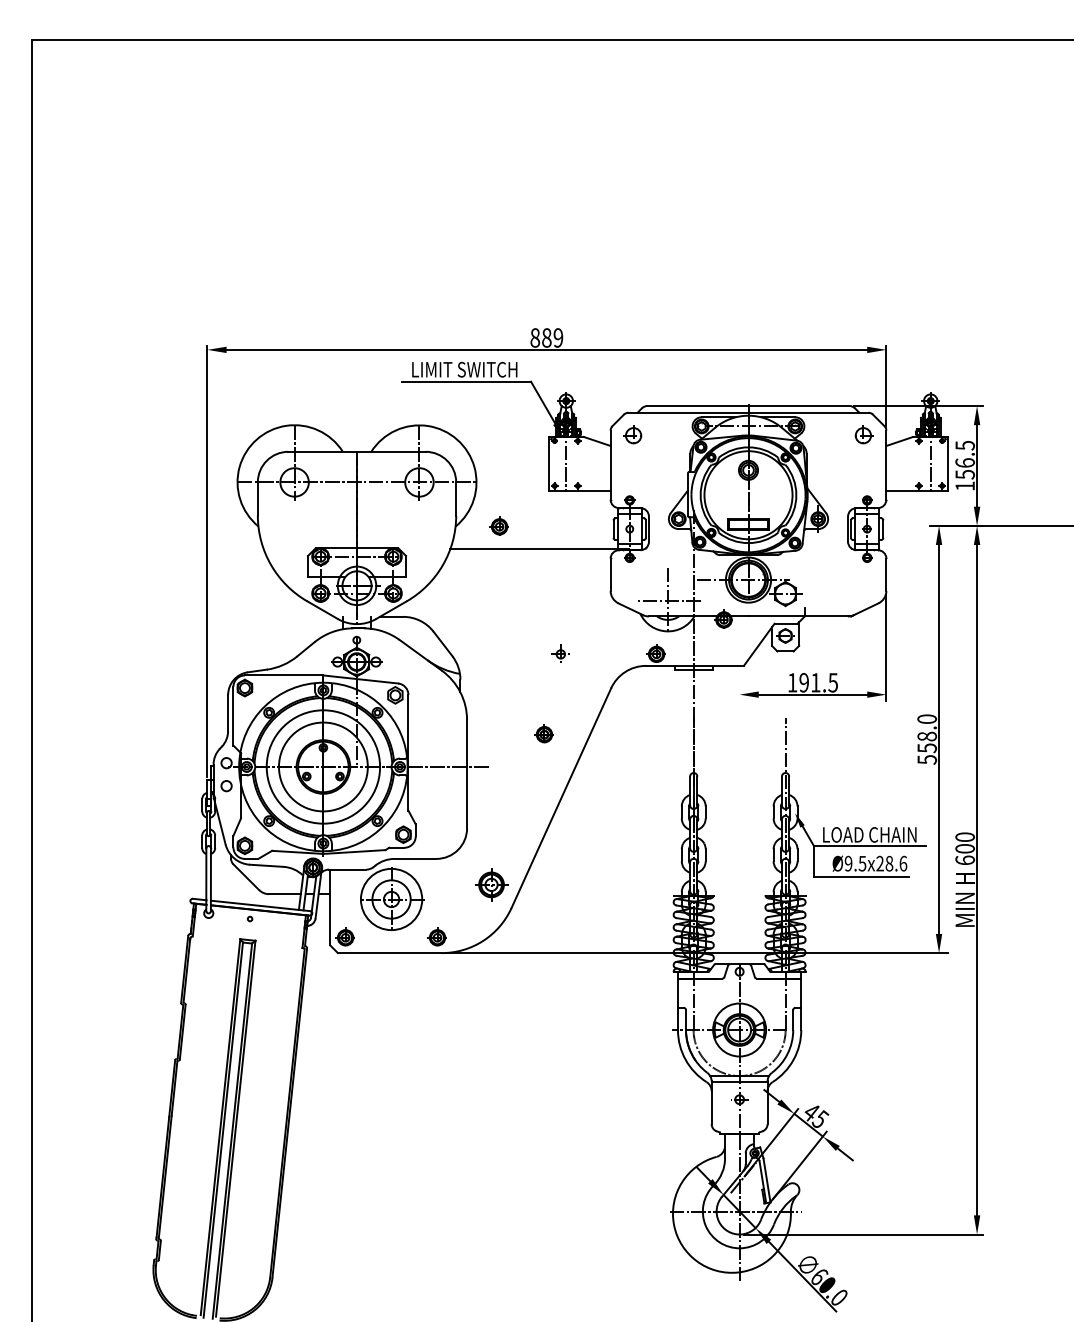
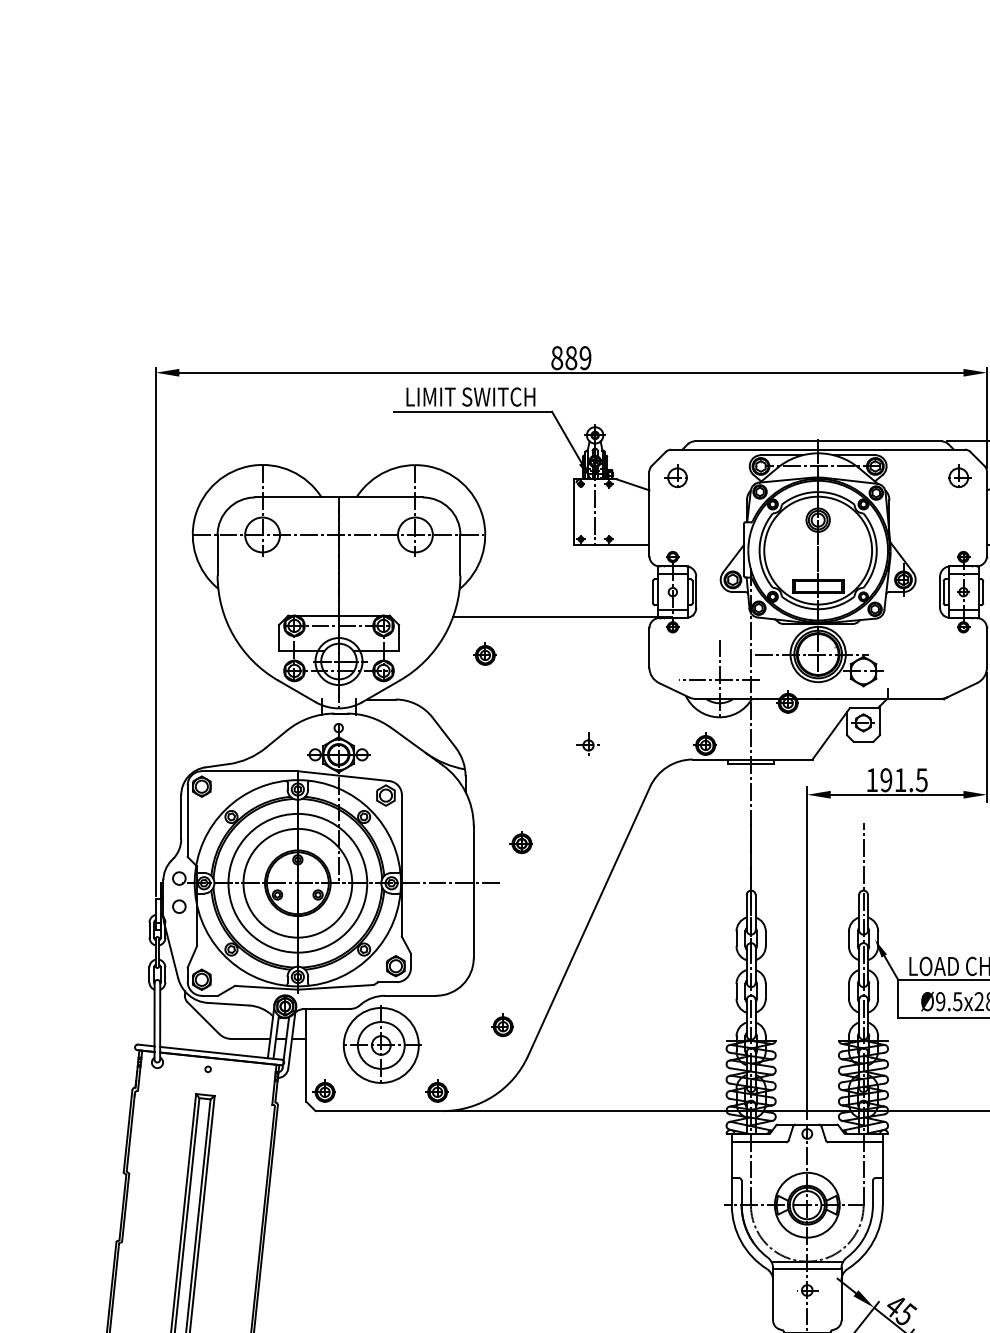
part: (498, 525) -> (484, 653), moved
part: (543, 733) -> (520, 842), moved
line: (739, 823) -> (807, 952), added
part: (490, 882) -> (502, 1024), size x0.62

